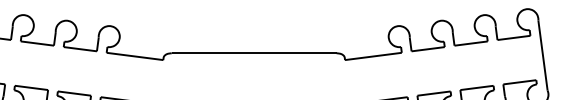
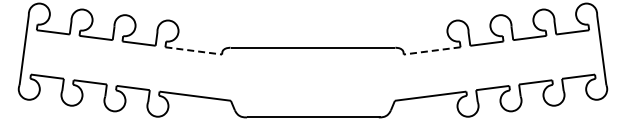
line: (134, 56) -> (193, 50), solid -> dashed
line: (373, 56) -> (432, 50), solid -> dashed

